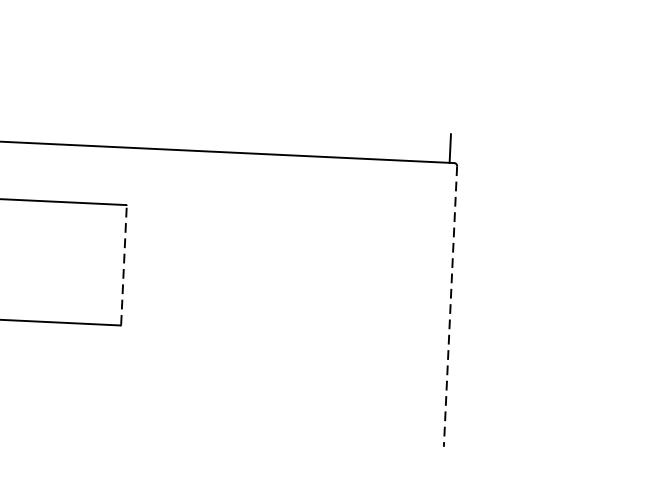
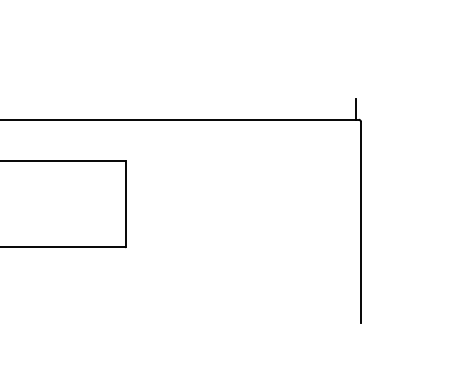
line: (123, 265) -> (125, 204), dashed -> solid
line: (449, 306) -> (360, 222), dashed -> solid

